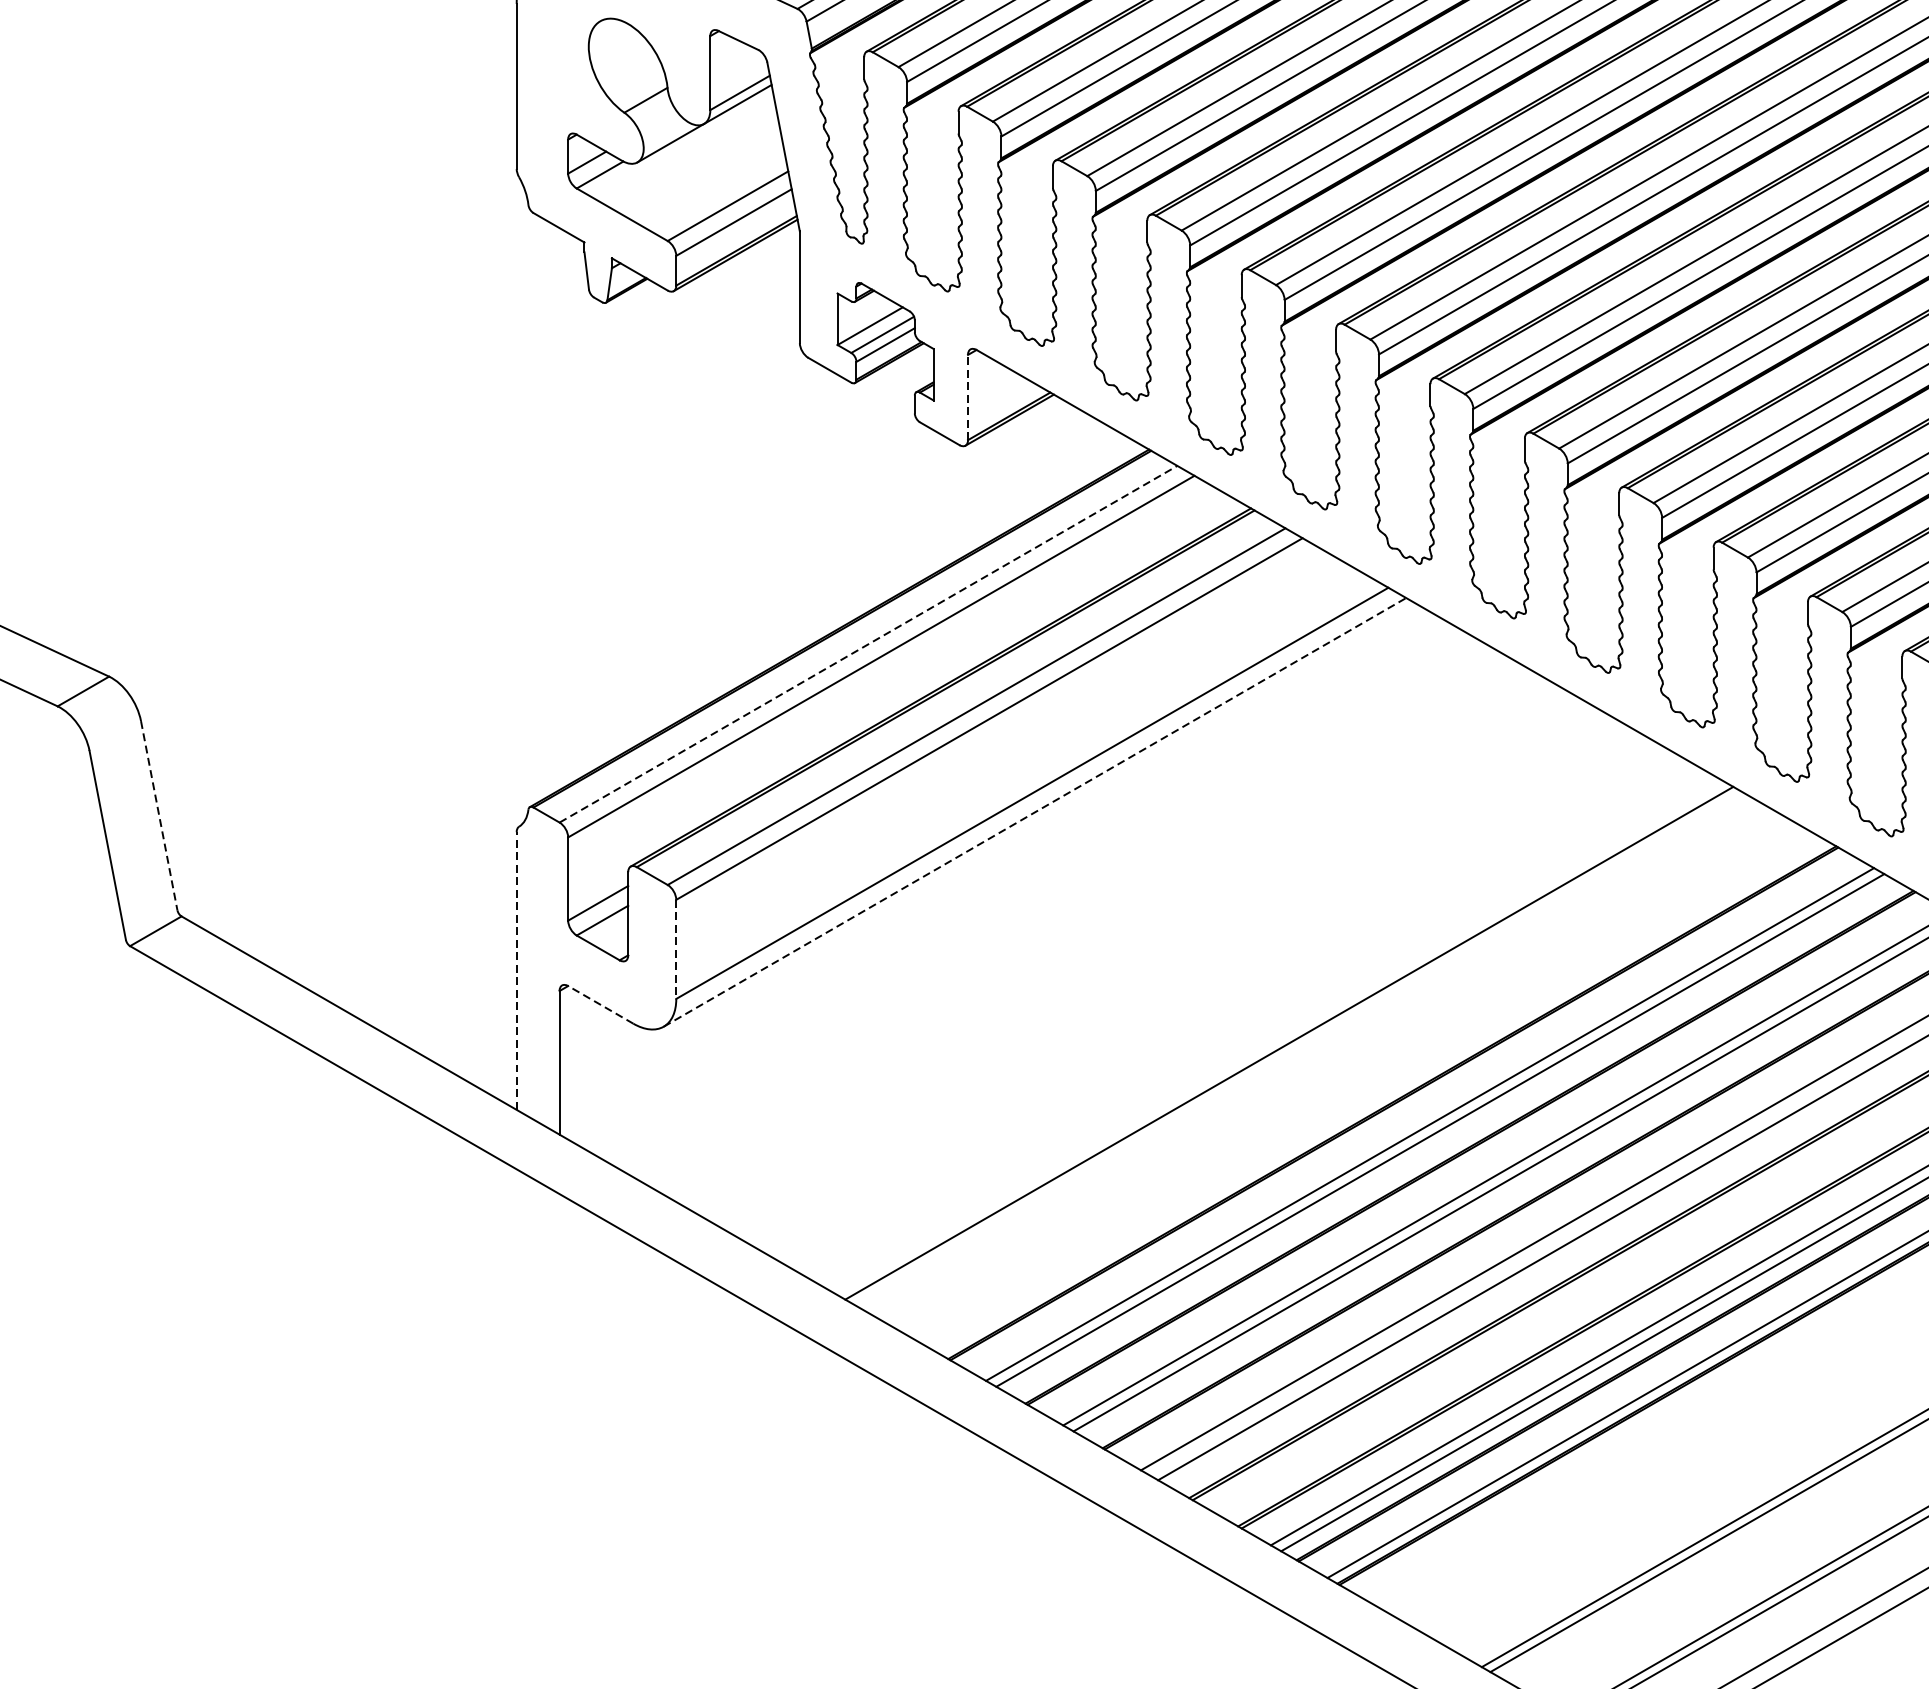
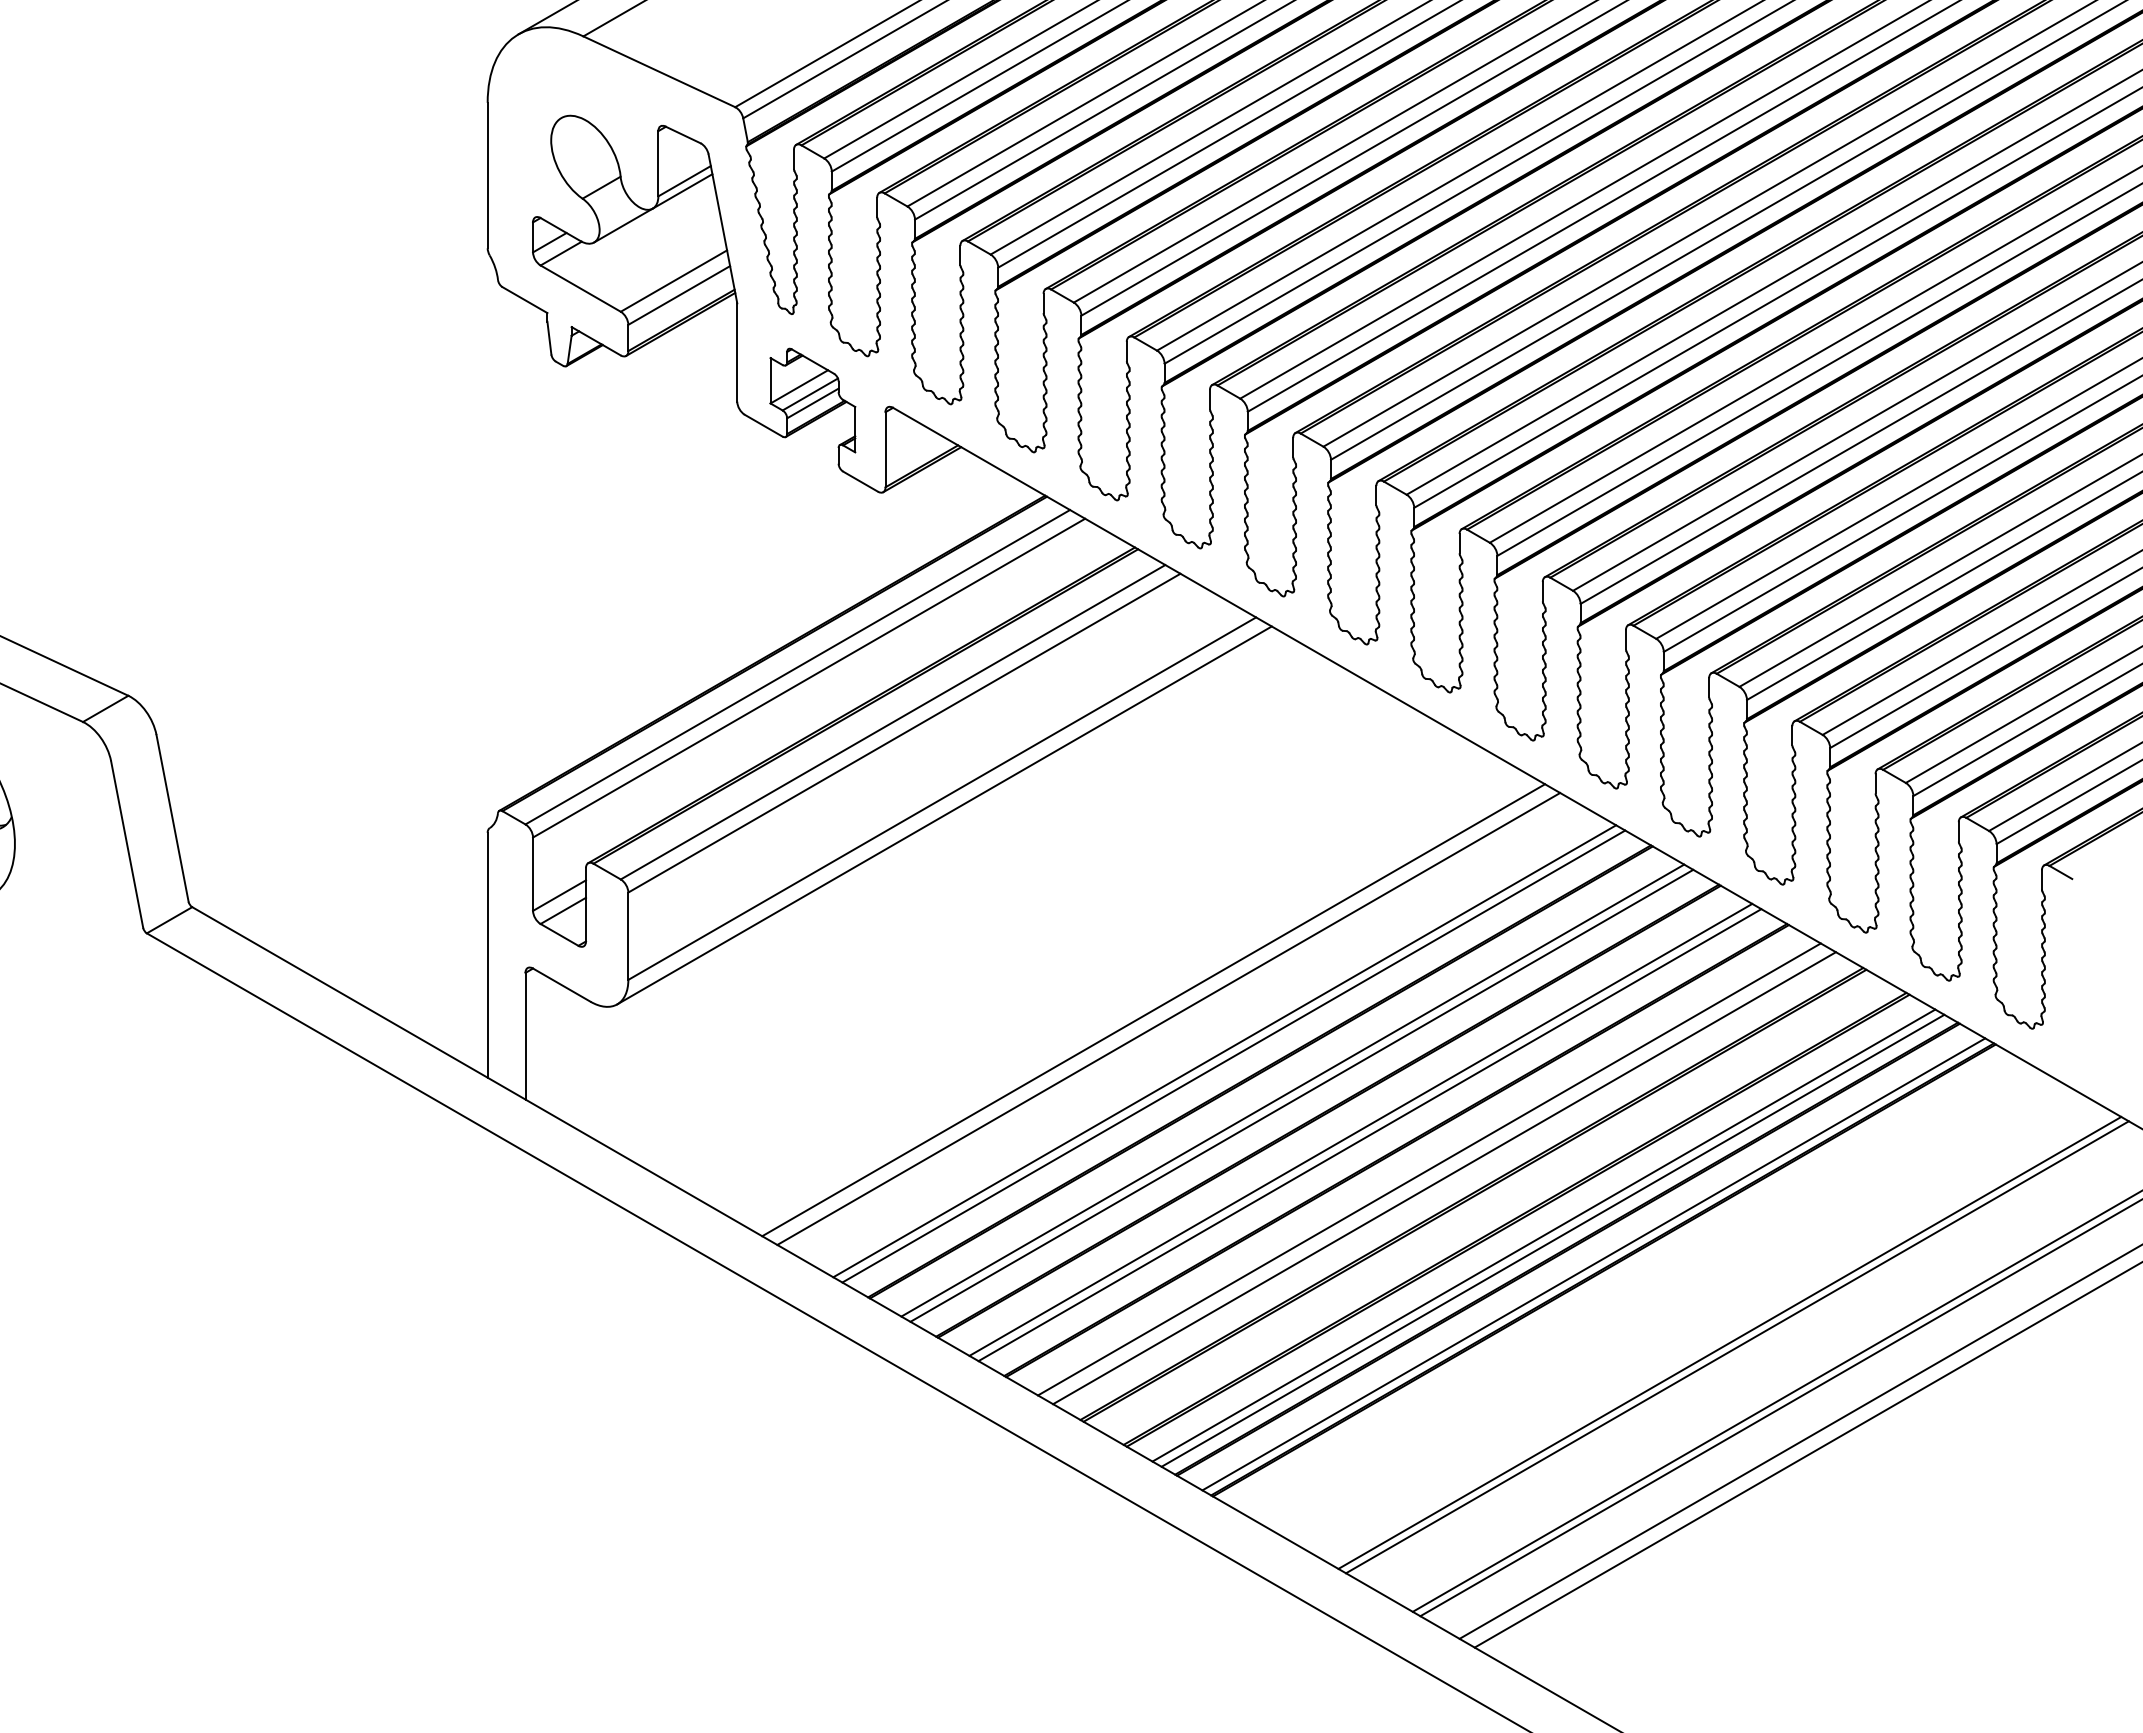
line: (967, 397) -> (885, 449), dashed -> solid
line: (869, 643) -> (798, 666), dashed -> solid
line: (1034, 812) -> (944, 815), dashed -> solid
line: (159, 815) -> (172, 818), dashed -> solid
line: (676, 949) -> (628, 936), dashed -> solid
line: (516, 970) -> (487, 954), dashed -> solid
line: (600, 1004) -> (561, 984), dashed -> solid
line: (1272, 1033) -> (1153, 1010), added
line: (1352, 1080) -> (1224, 1051), added
line: (1362, 1085) -> (1233, 1056), added

